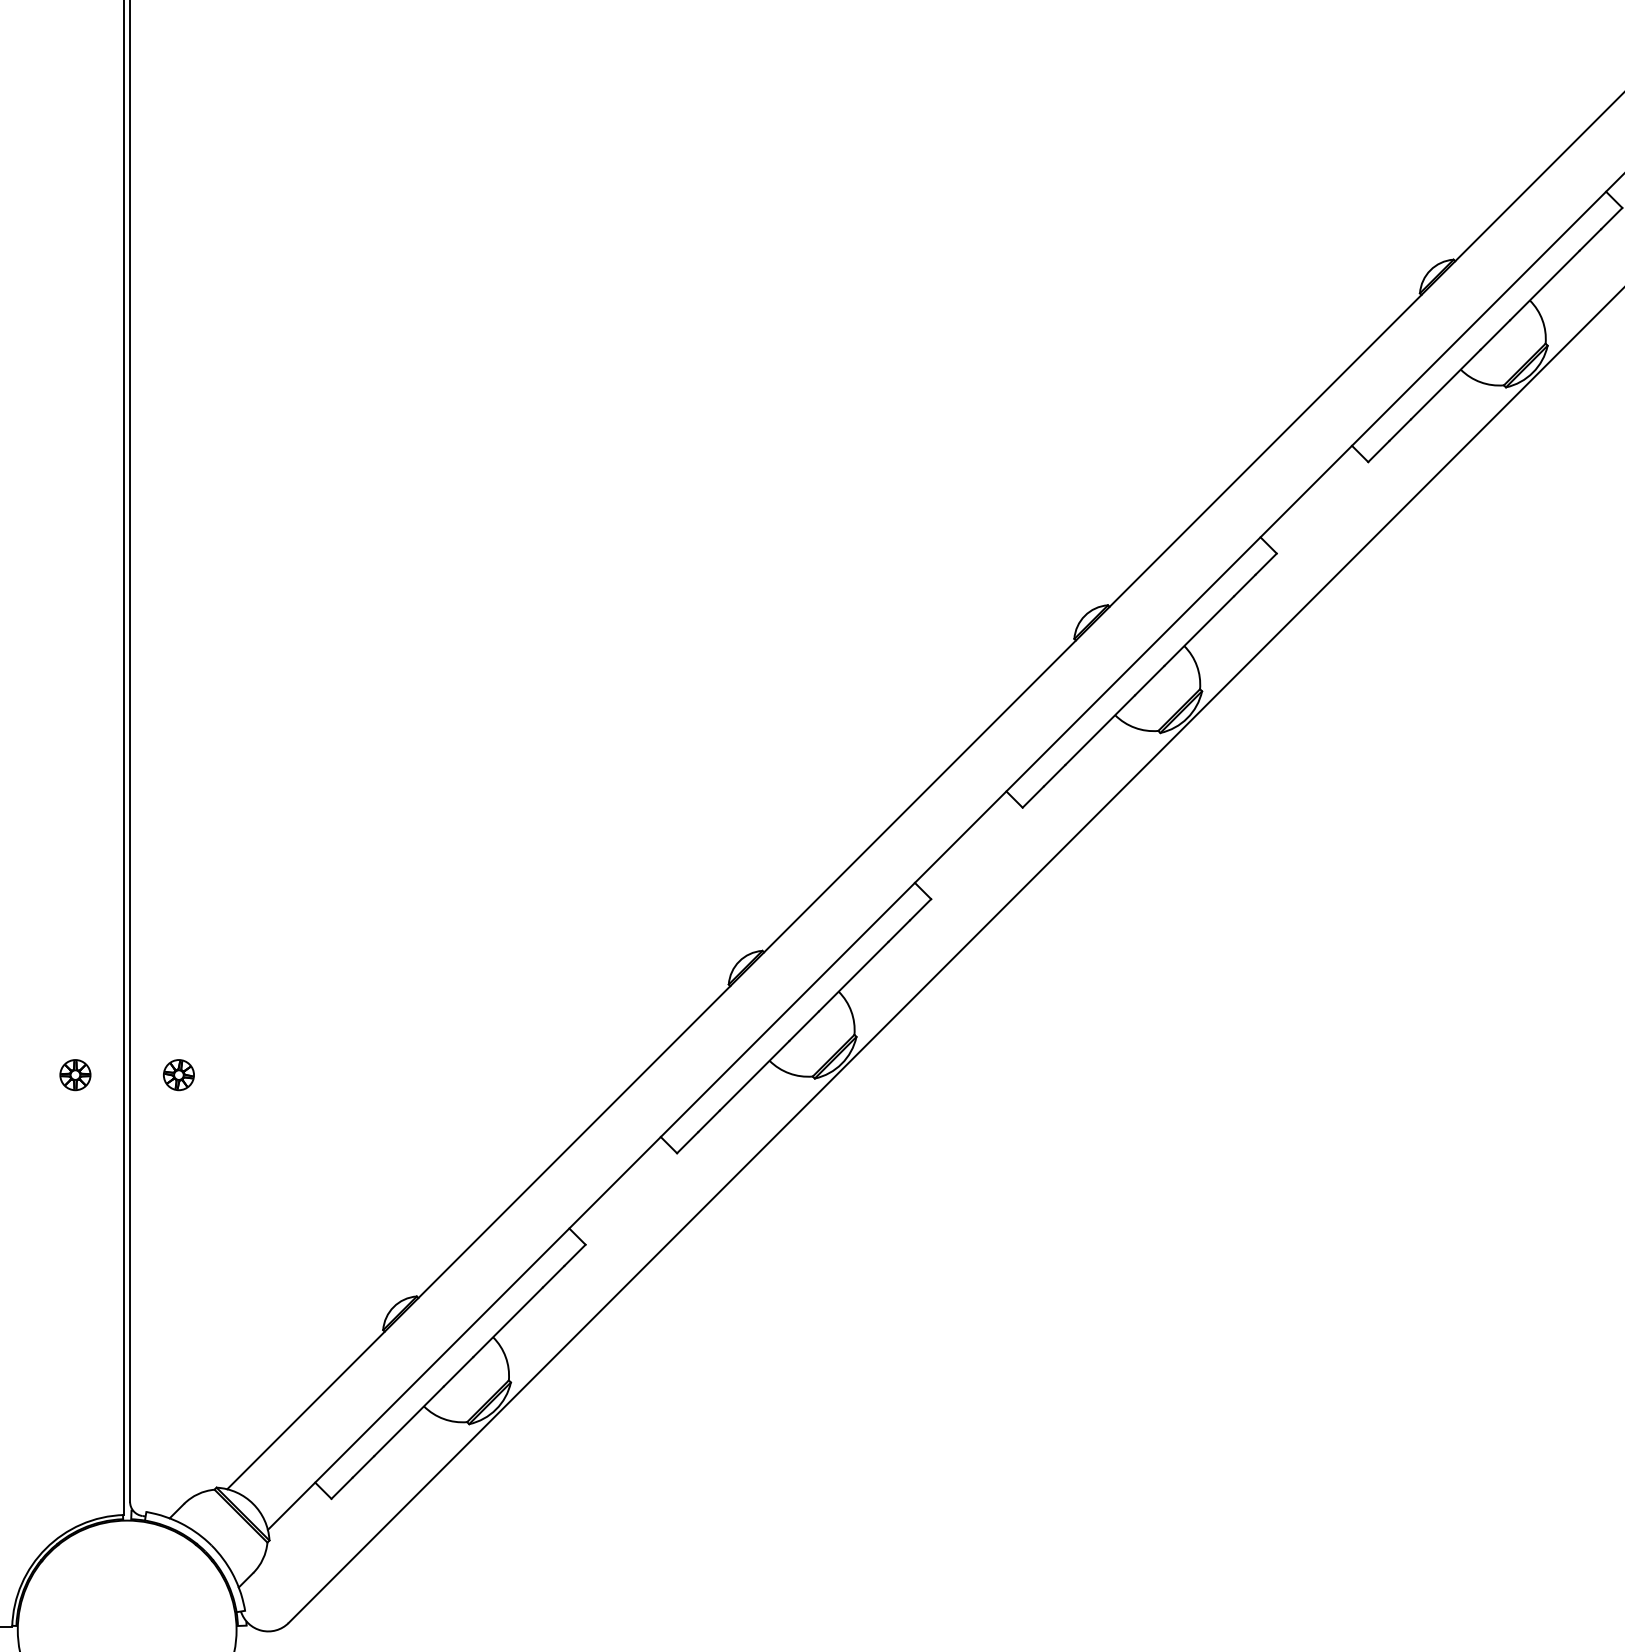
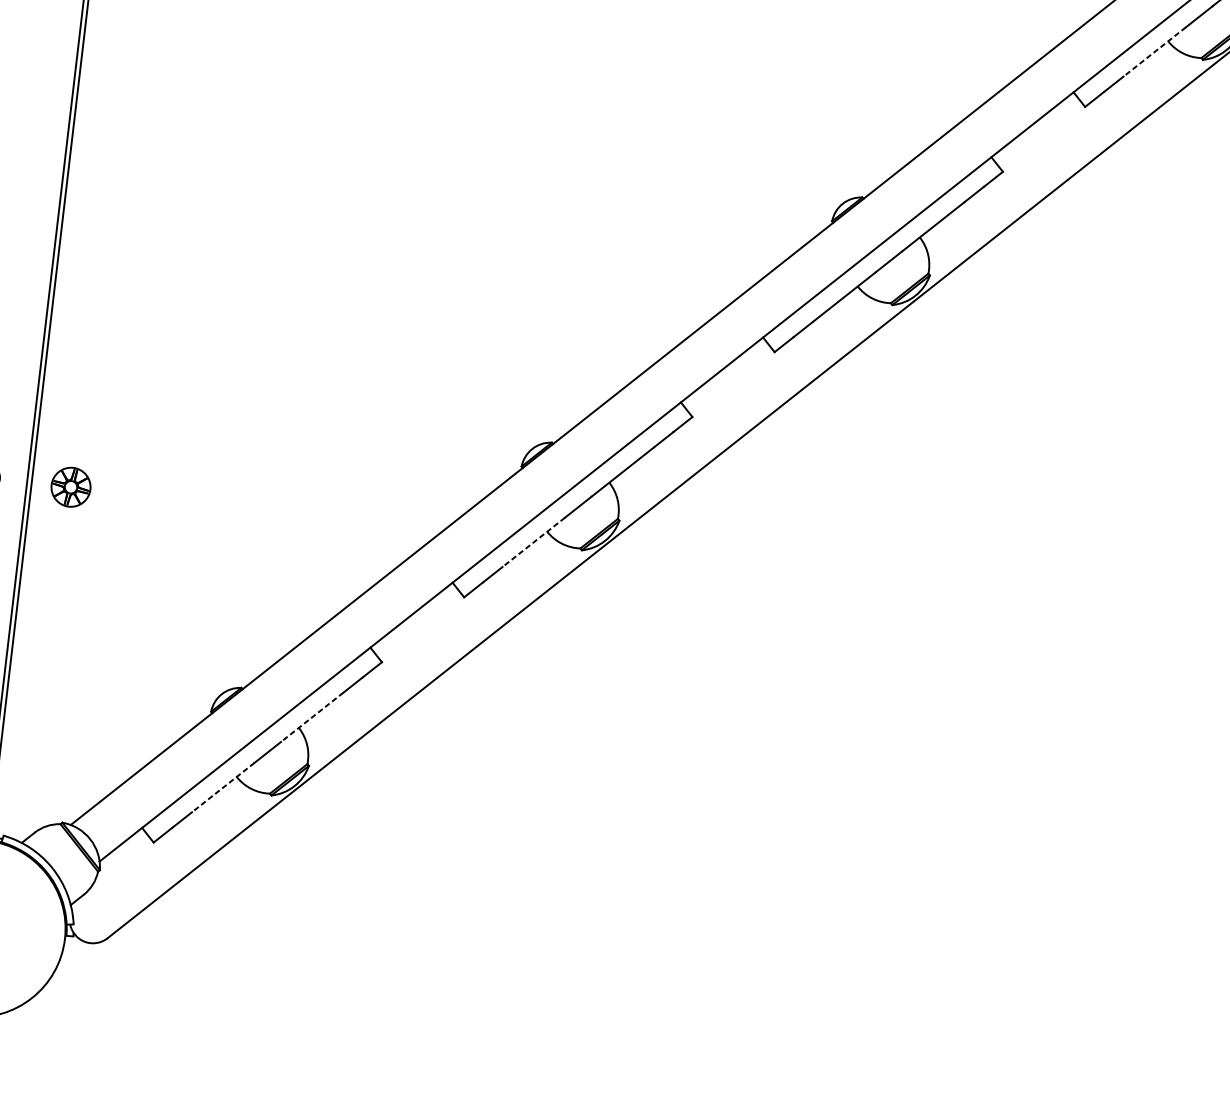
line: (1445, 384) -> (1154, 51), solid -> dashed
part: (178, 1075) -> (70, 487), size x1.6
line: (754, 1076) -> (533, 542), solid -> dashed
line: (507, 1322) -> (311, 717), solid -> dashed
line: (408, 1421) -> (222, 787), solid -> dashed

